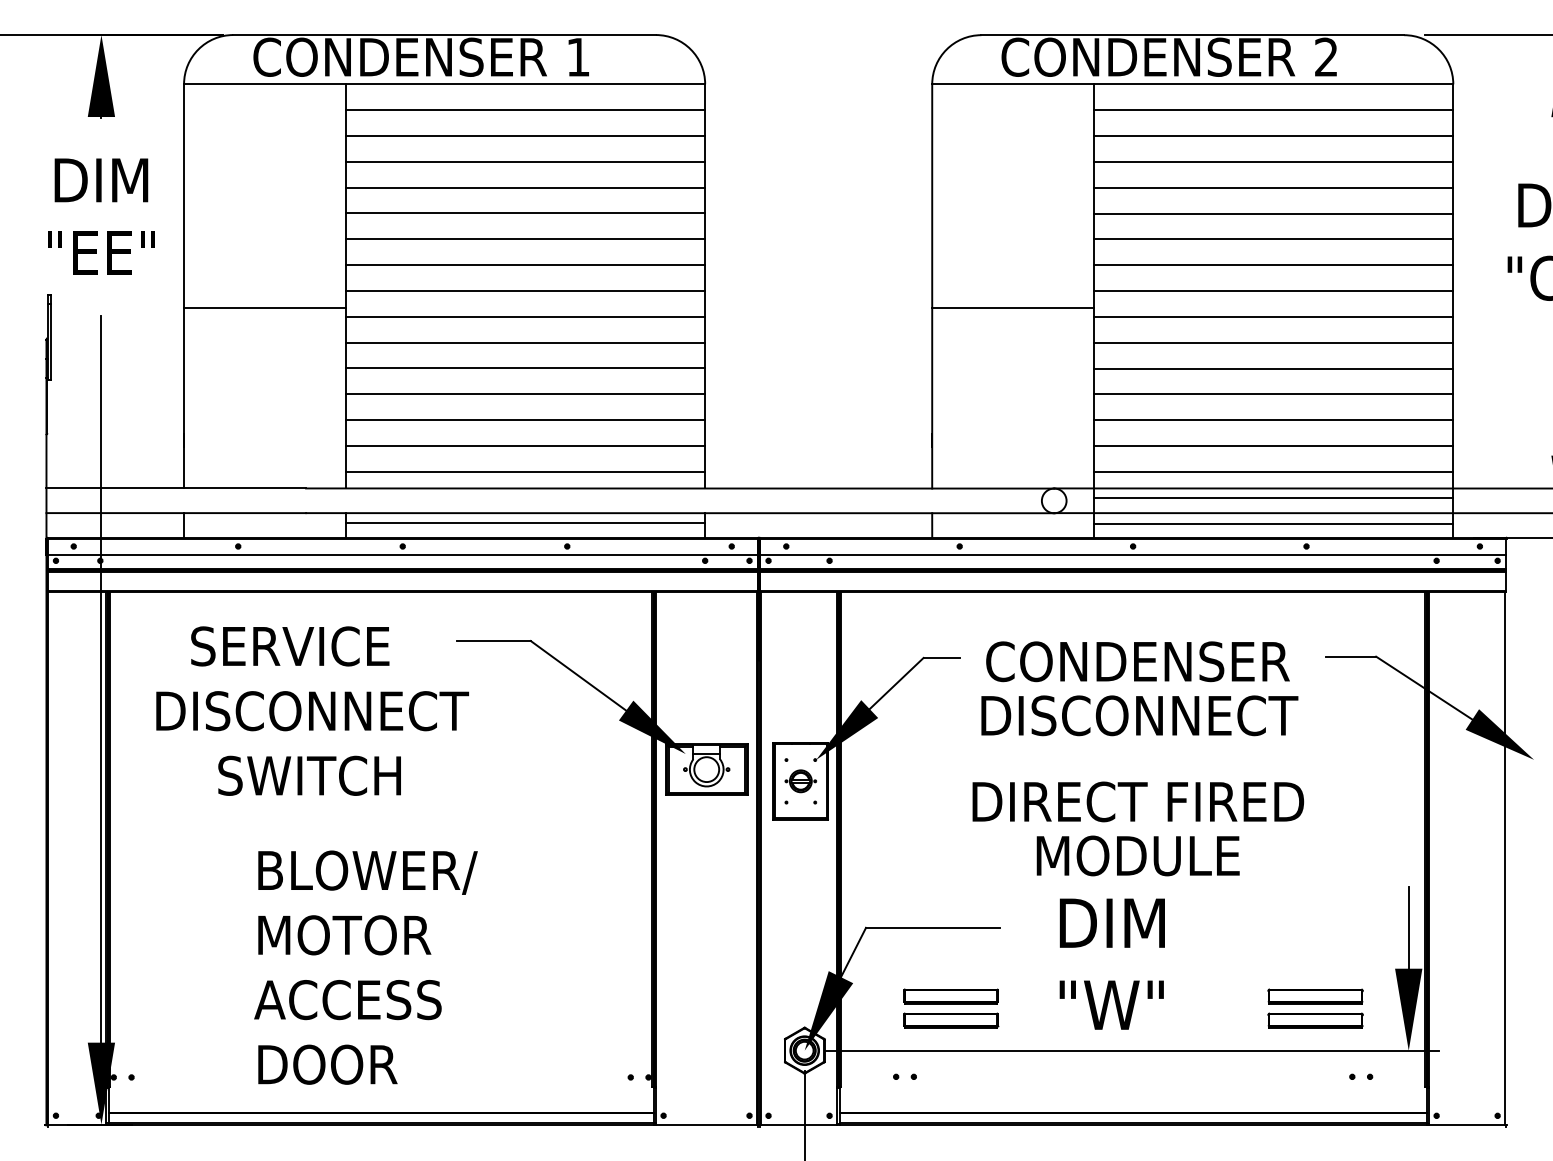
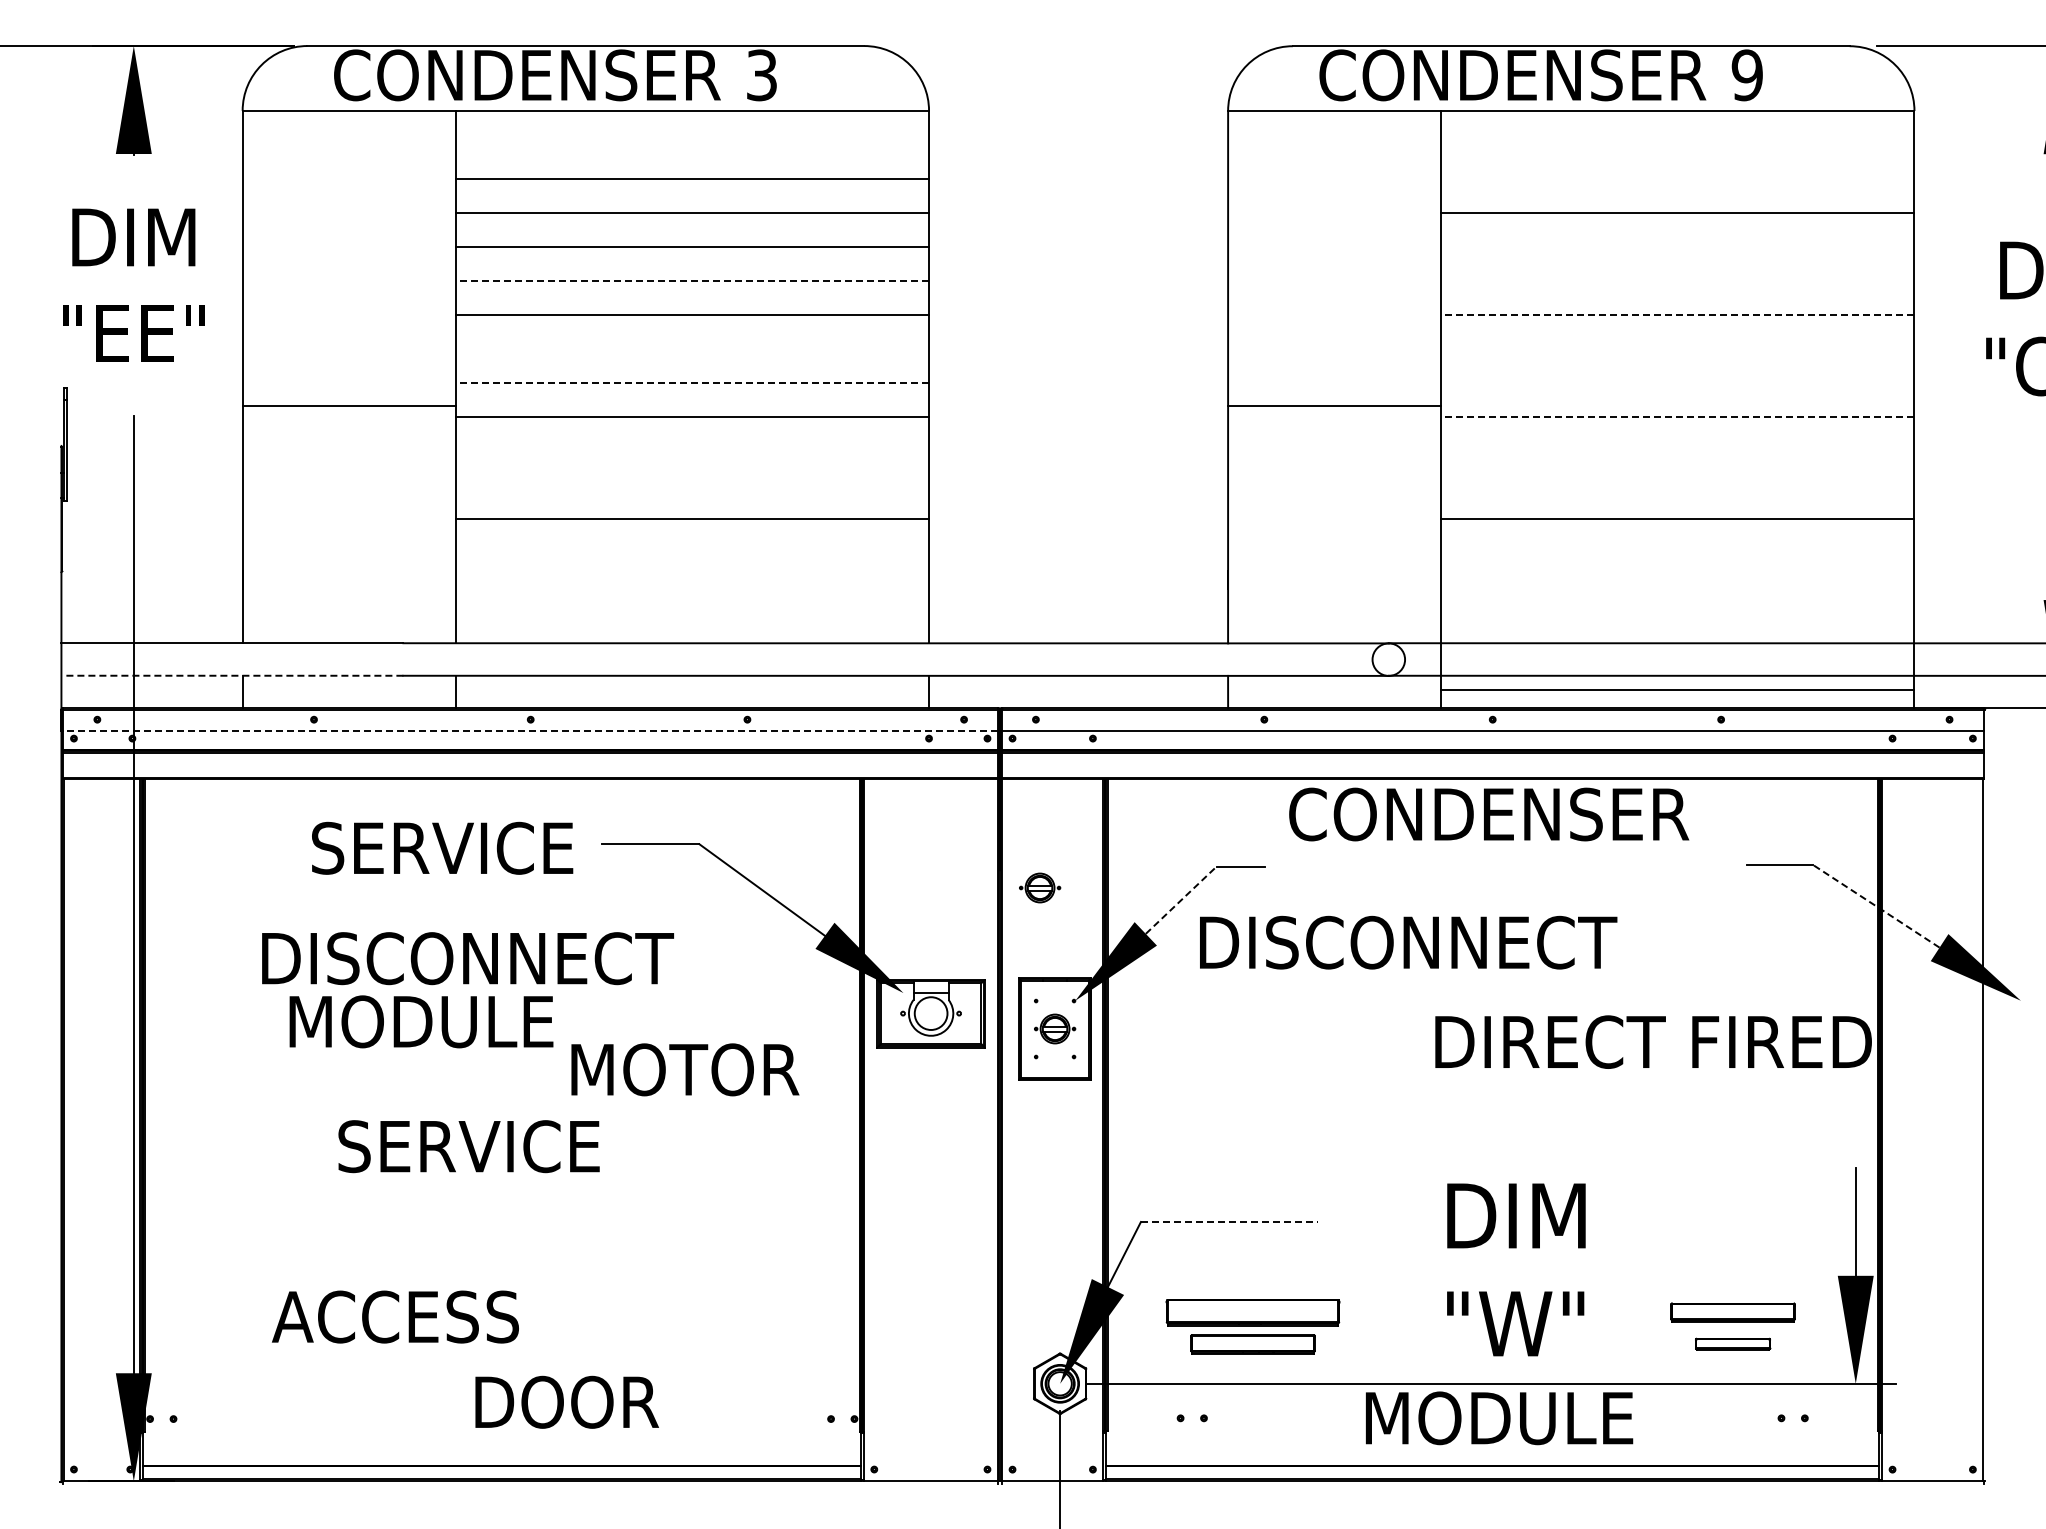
text: (577, 57) -> (761, 75), 1 -> 3
text: (1325, 57) -> (1746, 75), 2 -> 9
line: (525, 109) -> (692, 144), removed
line: (1273, 110) -> (1677, 145), removed
line: (1273, 136) -> (1677, 179), removed
line: (1273, 187) -> (1677, 247), removed
line: (525, 213) -> (692, 280), solid -> dashed
line: (1273, 213) -> (1677, 281), removed
line: (1273, 239) -> (1677, 315), solid -> dashed
line: (525, 265) -> (692, 349), removed
line: (1273, 265) -> (1677, 349), removed
line: (525, 291) -> (692, 383), solid -> dashed
line: (1273, 291) -> (1677, 383), removed
line: (1273, 317) -> (1677, 417), solid -> dashed
line: (525, 342) -> (692, 451), removed
line: (1273, 342) -> (1677, 451), removed
line: (525, 368) -> (692, 485), removed
line: (1273, 368) -> (1677, 485), removed
line: (525, 420) -> (692, 553), removed
line: (1273, 420) -> (1677, 553), removed
line: (525, 446) -> (692, 587), removed
line: (1273, 446) -> (1677, 587), removed
line: (525, 471) -> (692, 621), removed
line: (1273, 471) -> (1677, 621), removed
line: (1273, 497) -> (1677, 655), removed
line: (176, 512) -> (232, 675), solid -> dashed
line: (525, 523) -> (692, 689), removed
line: (402, 555) -> (530, 731), solid -> dashed
text: (290, 645) -> (442, 847), moved
text: (1138, 661) -> (1489, 814), moved
part: (789, 673) -> (1040, 887), added
line: (896, 683) -> (1181, 900), solid -> dashed
line: (1424, 688) -> (1876, 906), solid -> dashed
text: (312, 711) -> (467, 958), moved
text: (1139, 715) -> (1408, 942), moved
text: (319, 775) -> (420, 1021), SWITCH -> MODULE
text: (1138, 801) -> (1653, 1041), moved
text: (1138, 856) -> (1499, 1418), moved
text: (366, 872) -> (483, 1149), BLOWER/ -> SERVICE
line: (933, 928) -> (1229, 1222), solid -> dashed
text: (344, 935) -> (685, 1069), moved
text: (1112, 963) -> (1516, 1269), moved
part: (950, 996) -> (1252, 1312), size x1.4
text: (347, 999) -> (395, 1316), moved
part: (1315, 1020) -> (1732, 1344), size x0.6
text: (327, 1064) -> (566, 1401), moved

